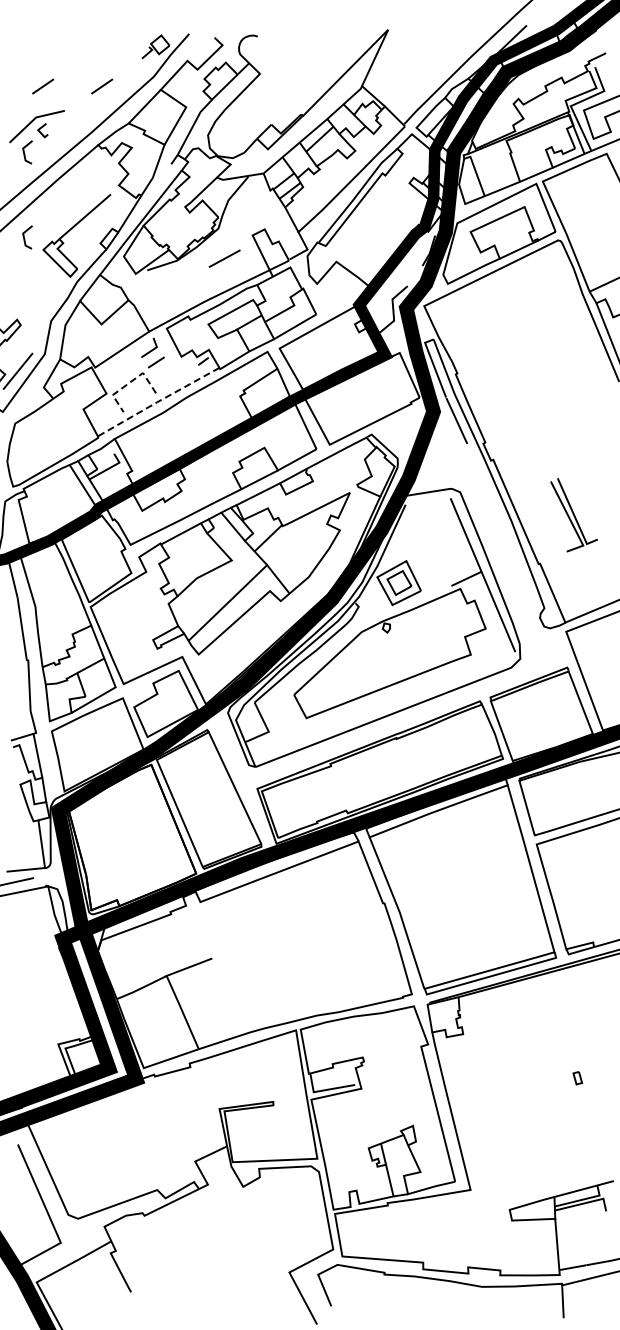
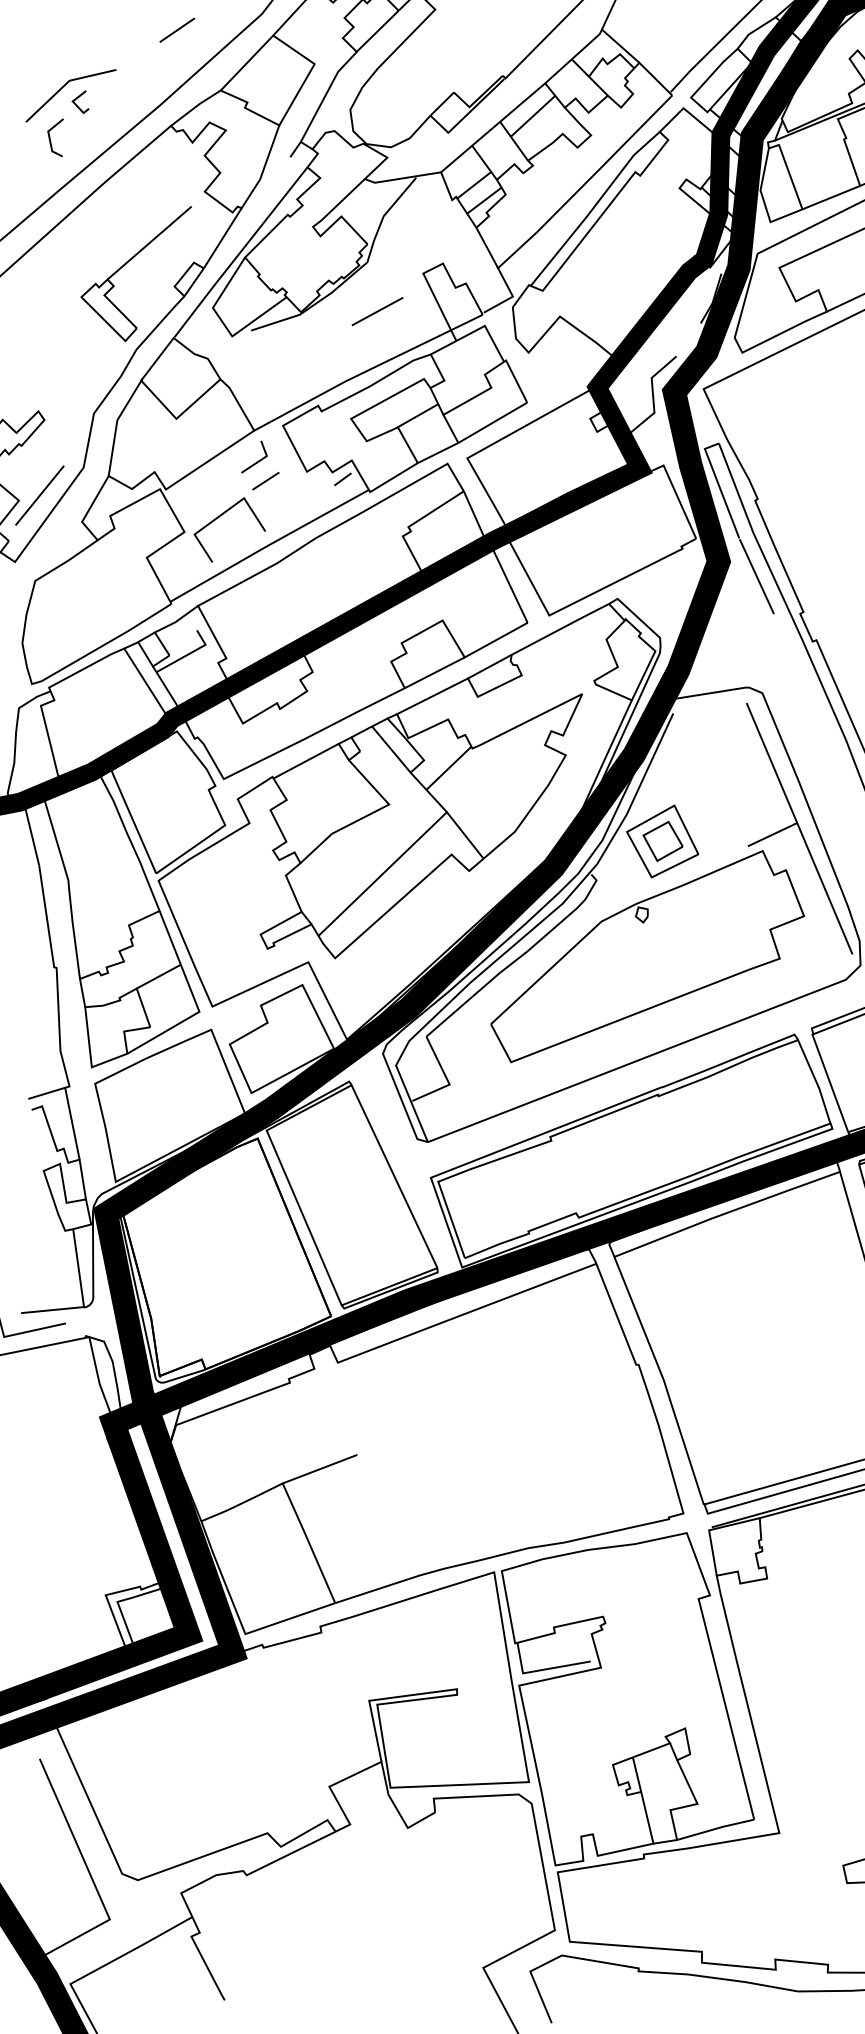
line: (43, 86) -> (81, 30), removed
line: (25, 238) -> (52, 278), removed
line: (129, 382) -> (222, 513), dashed -> solid
line: (157, 402) -> (267, 546), dashed -> solid

